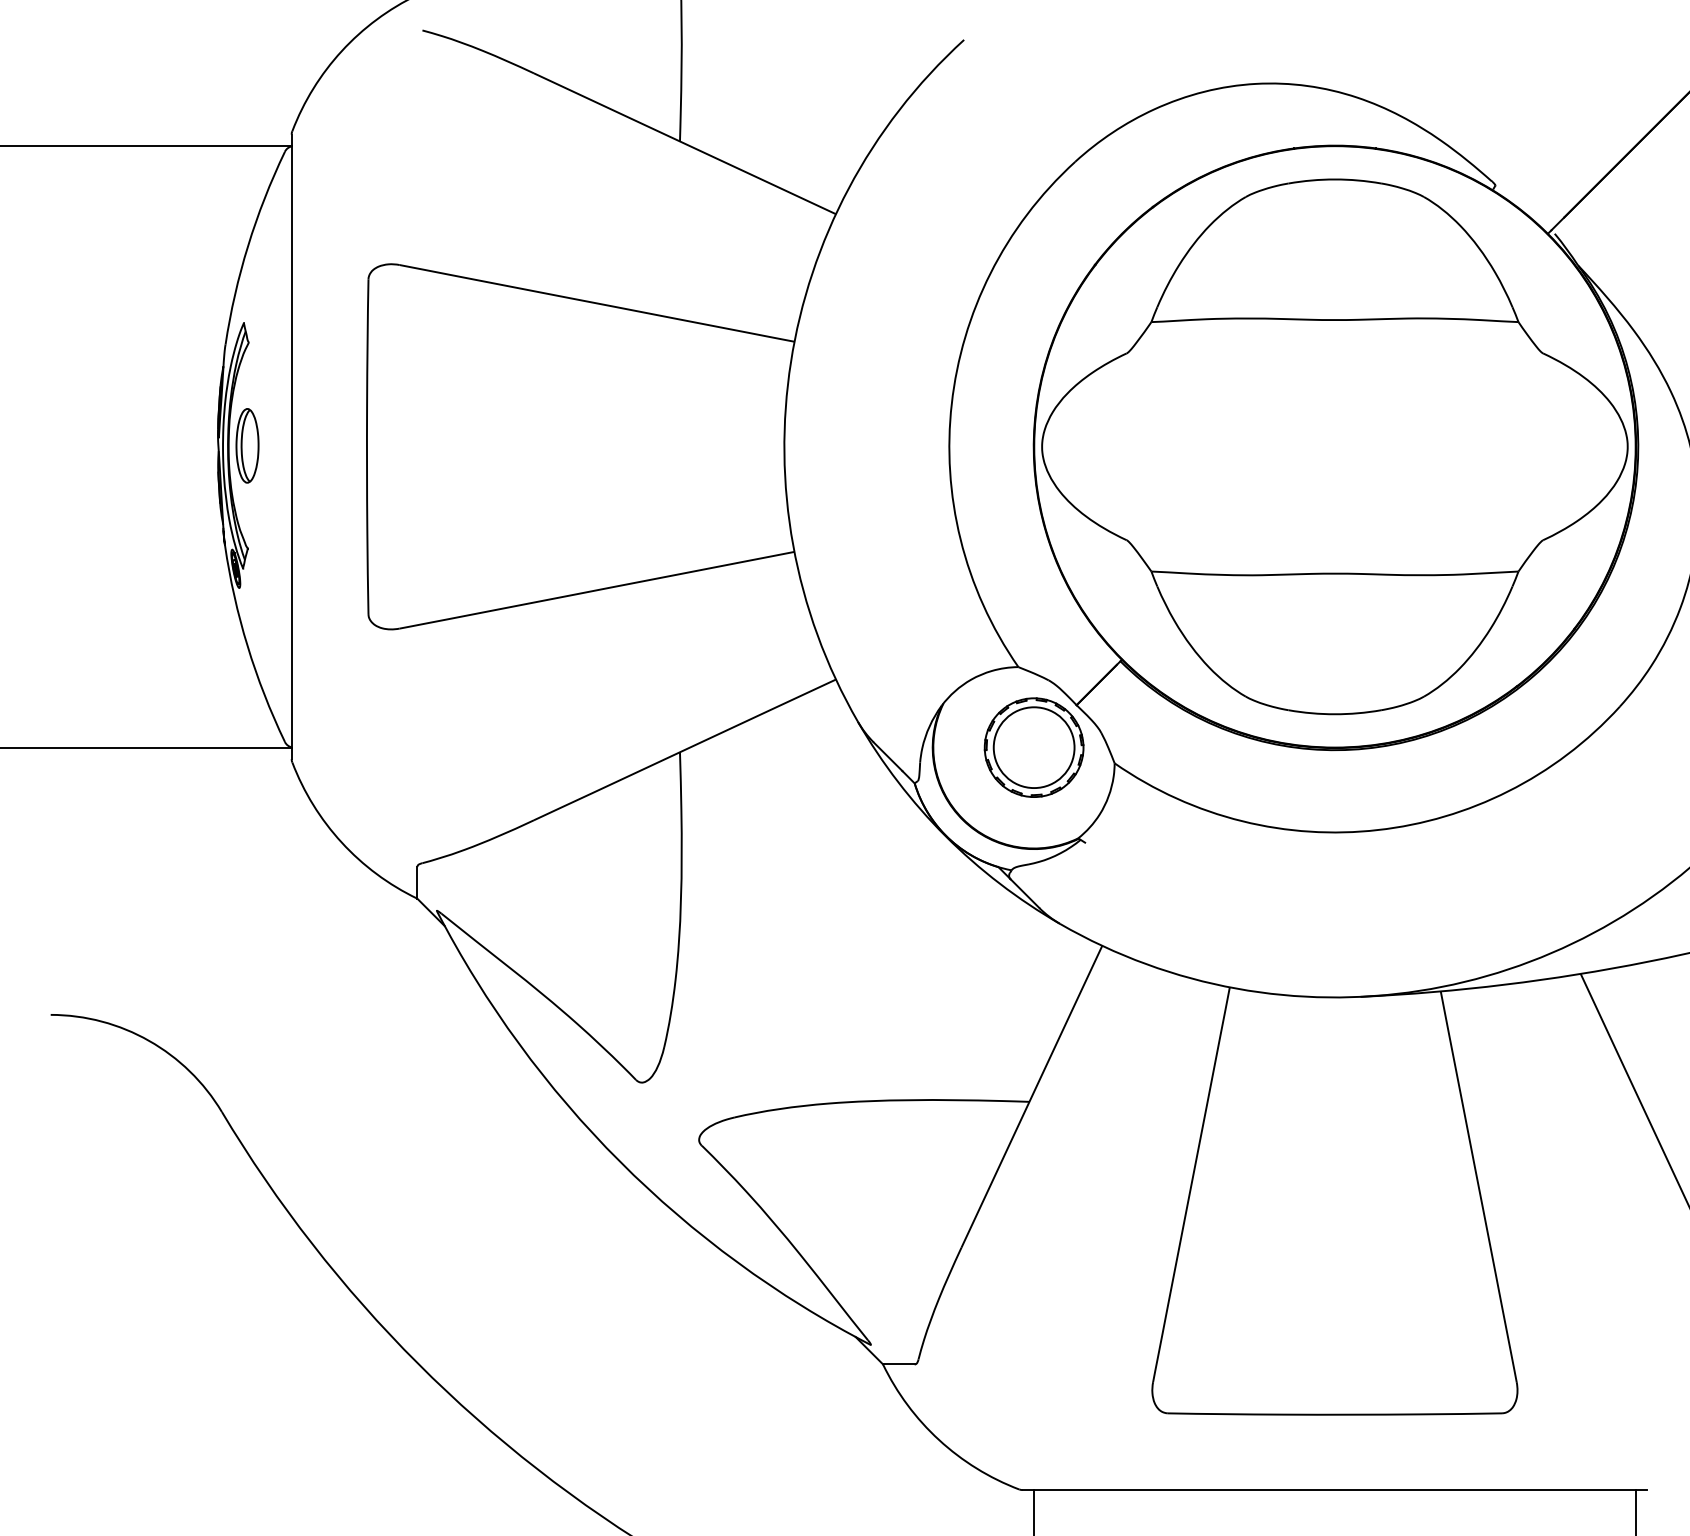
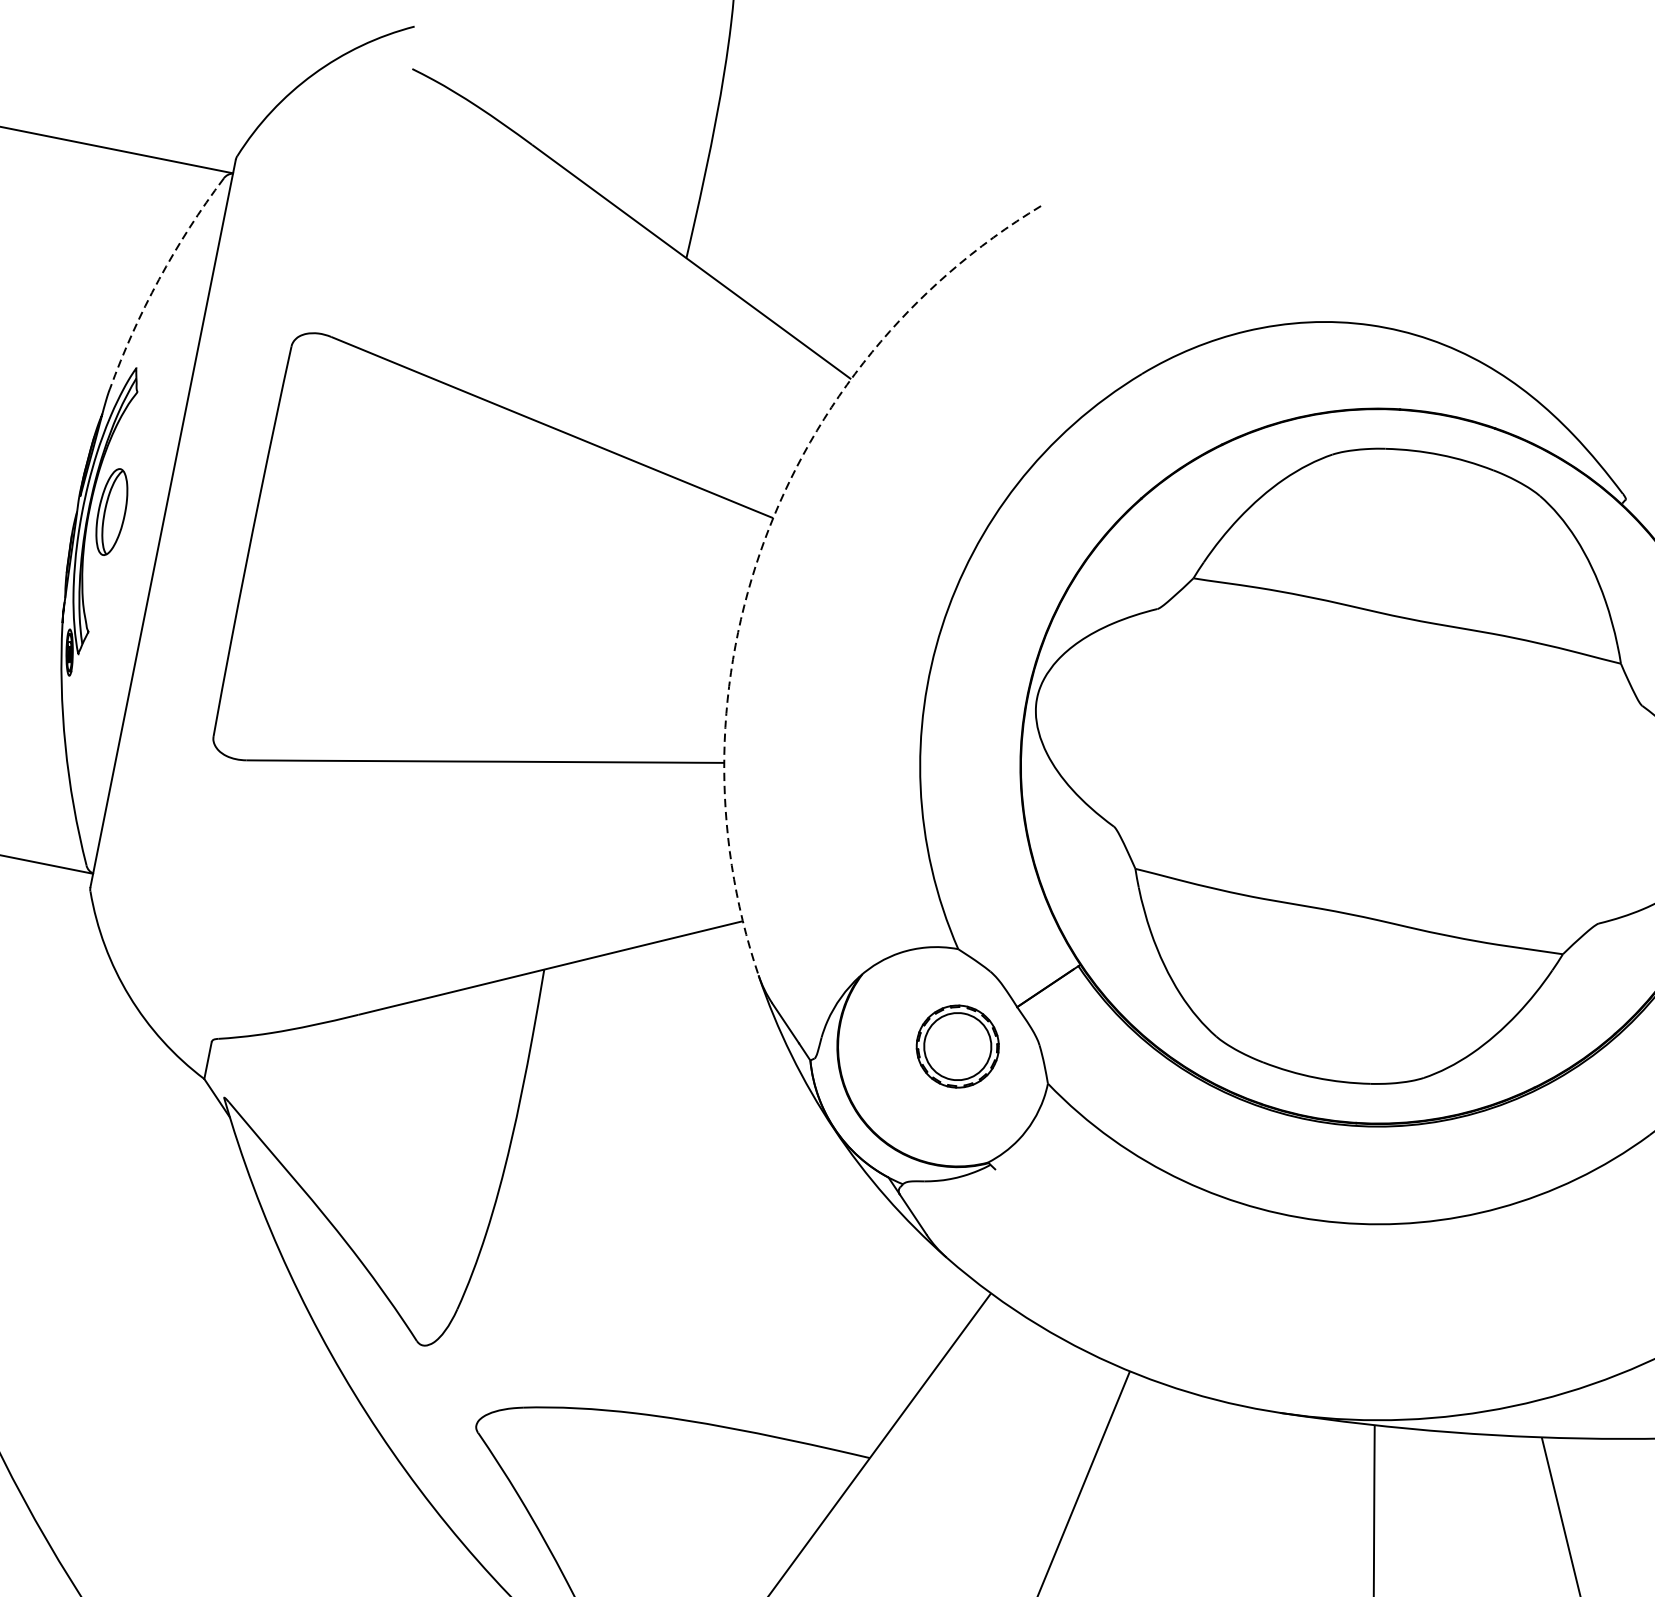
arc: (248, 246) -> (159, 280), solid -> dashed
arc: (790, 362) -> (763, 541), solid -> dashed
part: (1033, 747) -> (957, 1046), size x0.7

